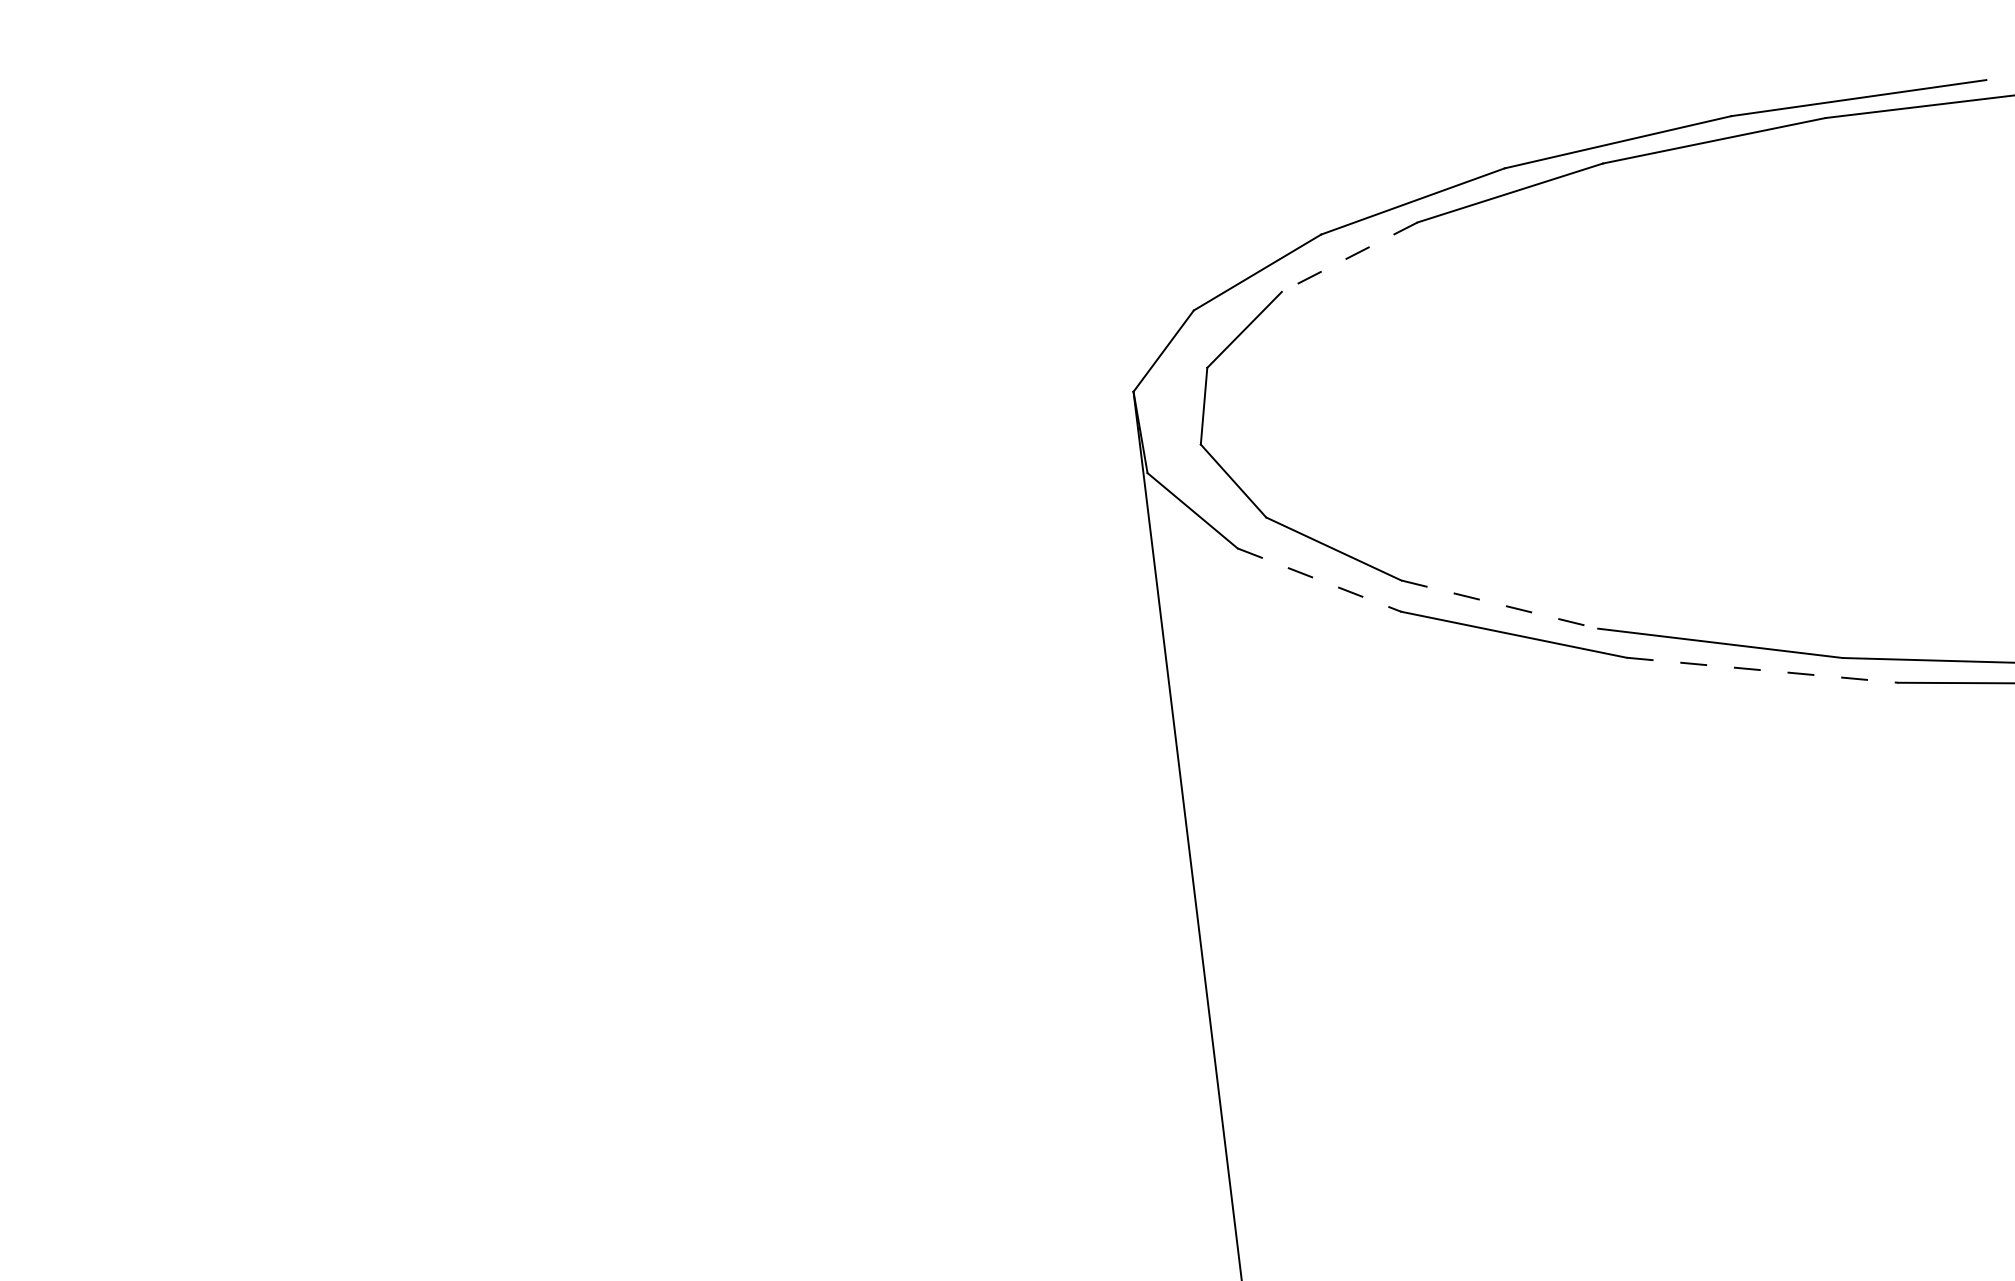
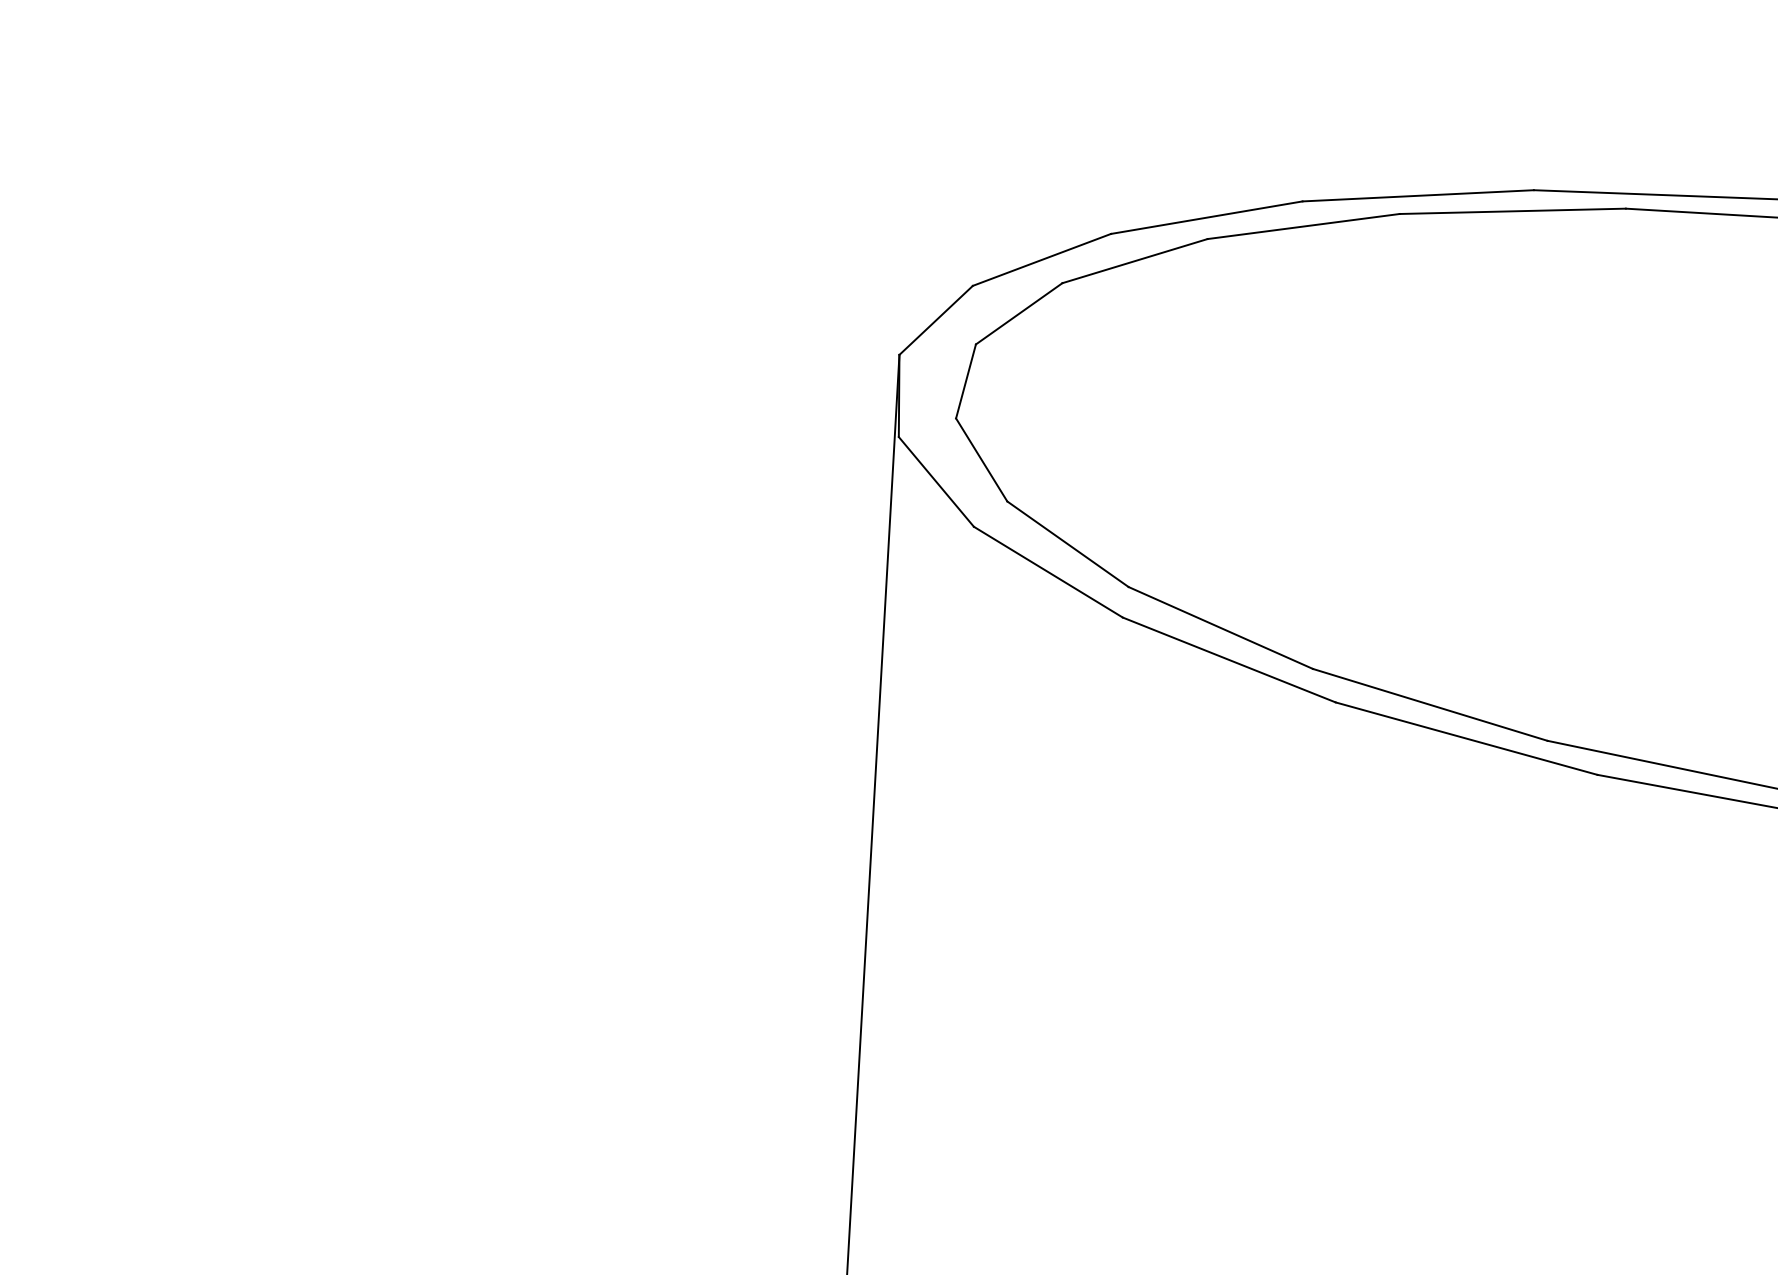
line: (1349, 257) -> (1134, 261), dashed -> solid
line: (1319, 580) -> (1048, 572), dashed -> solid
line: (1500, 604) -> (1221, 628), dashed -> solid
line: (1763, 670) -> (1467, 739), dashed -> solid

